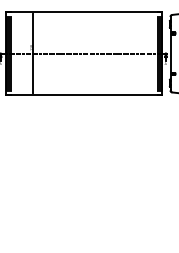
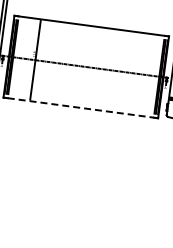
line: (84, 94) -> (80, 107), solid -> dashed

